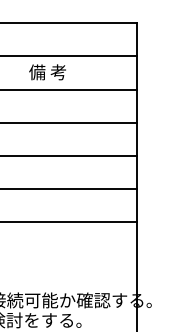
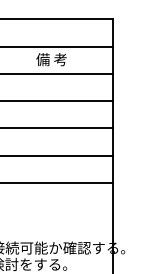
text: (47, 72) -> (51, 59), moved

